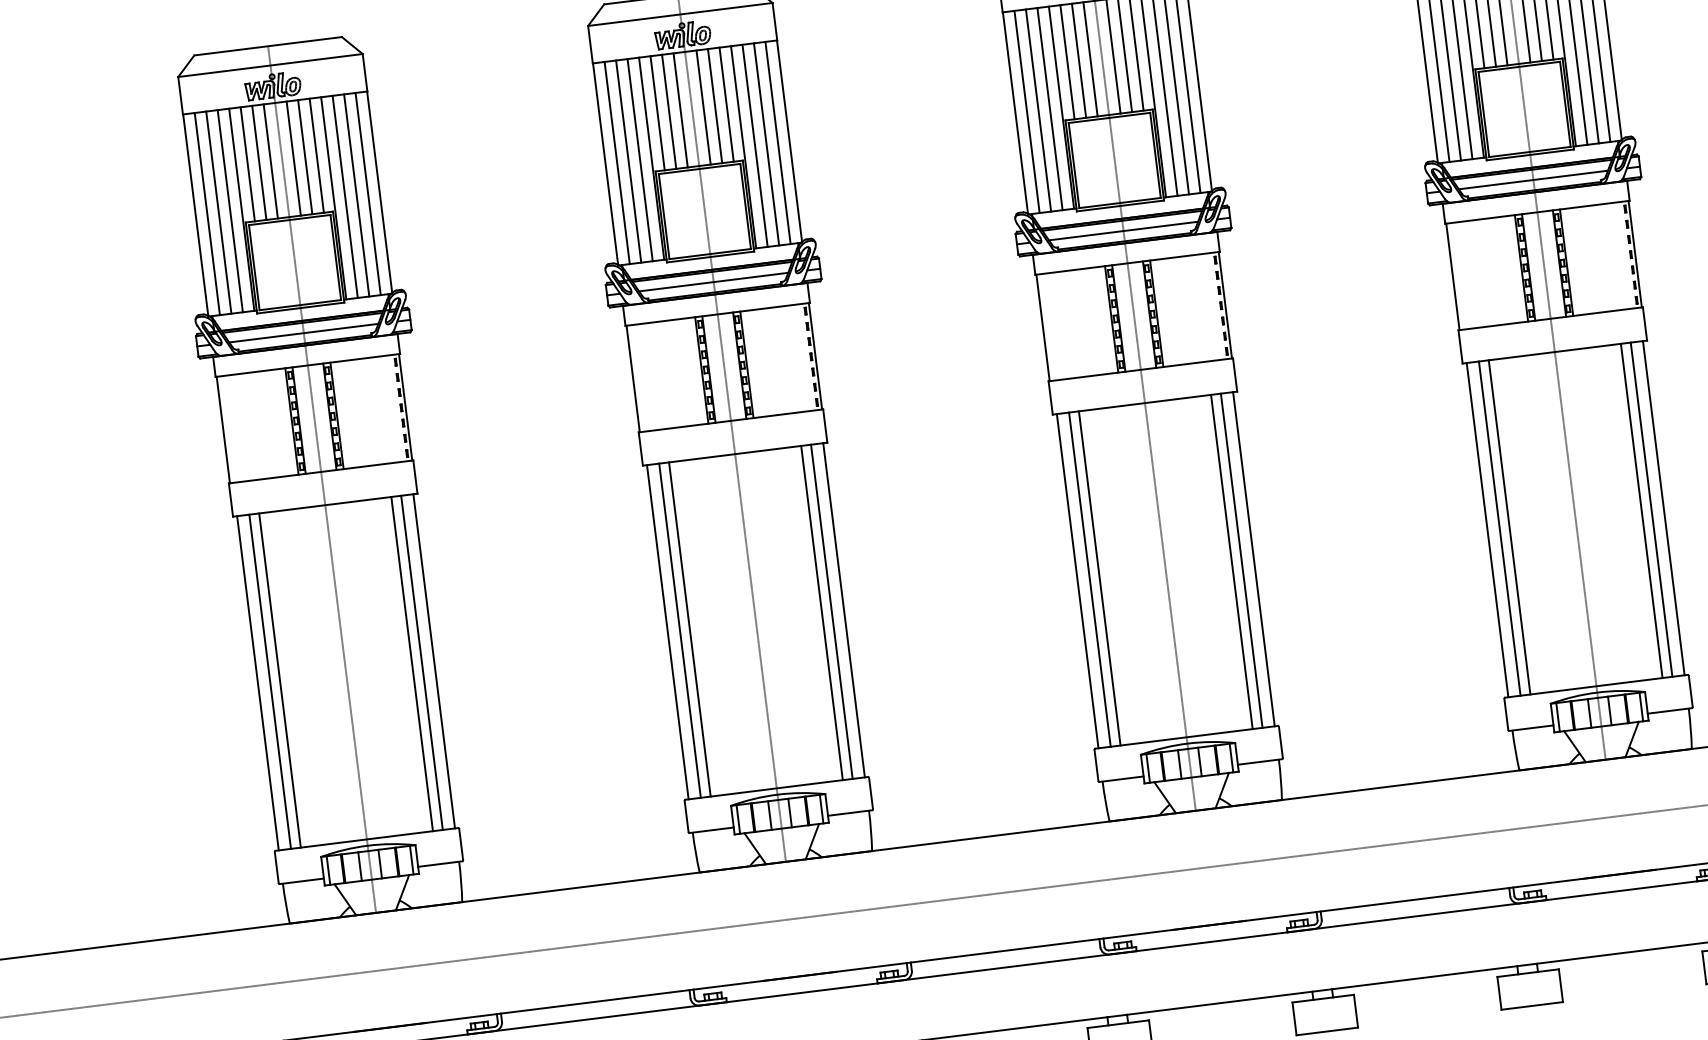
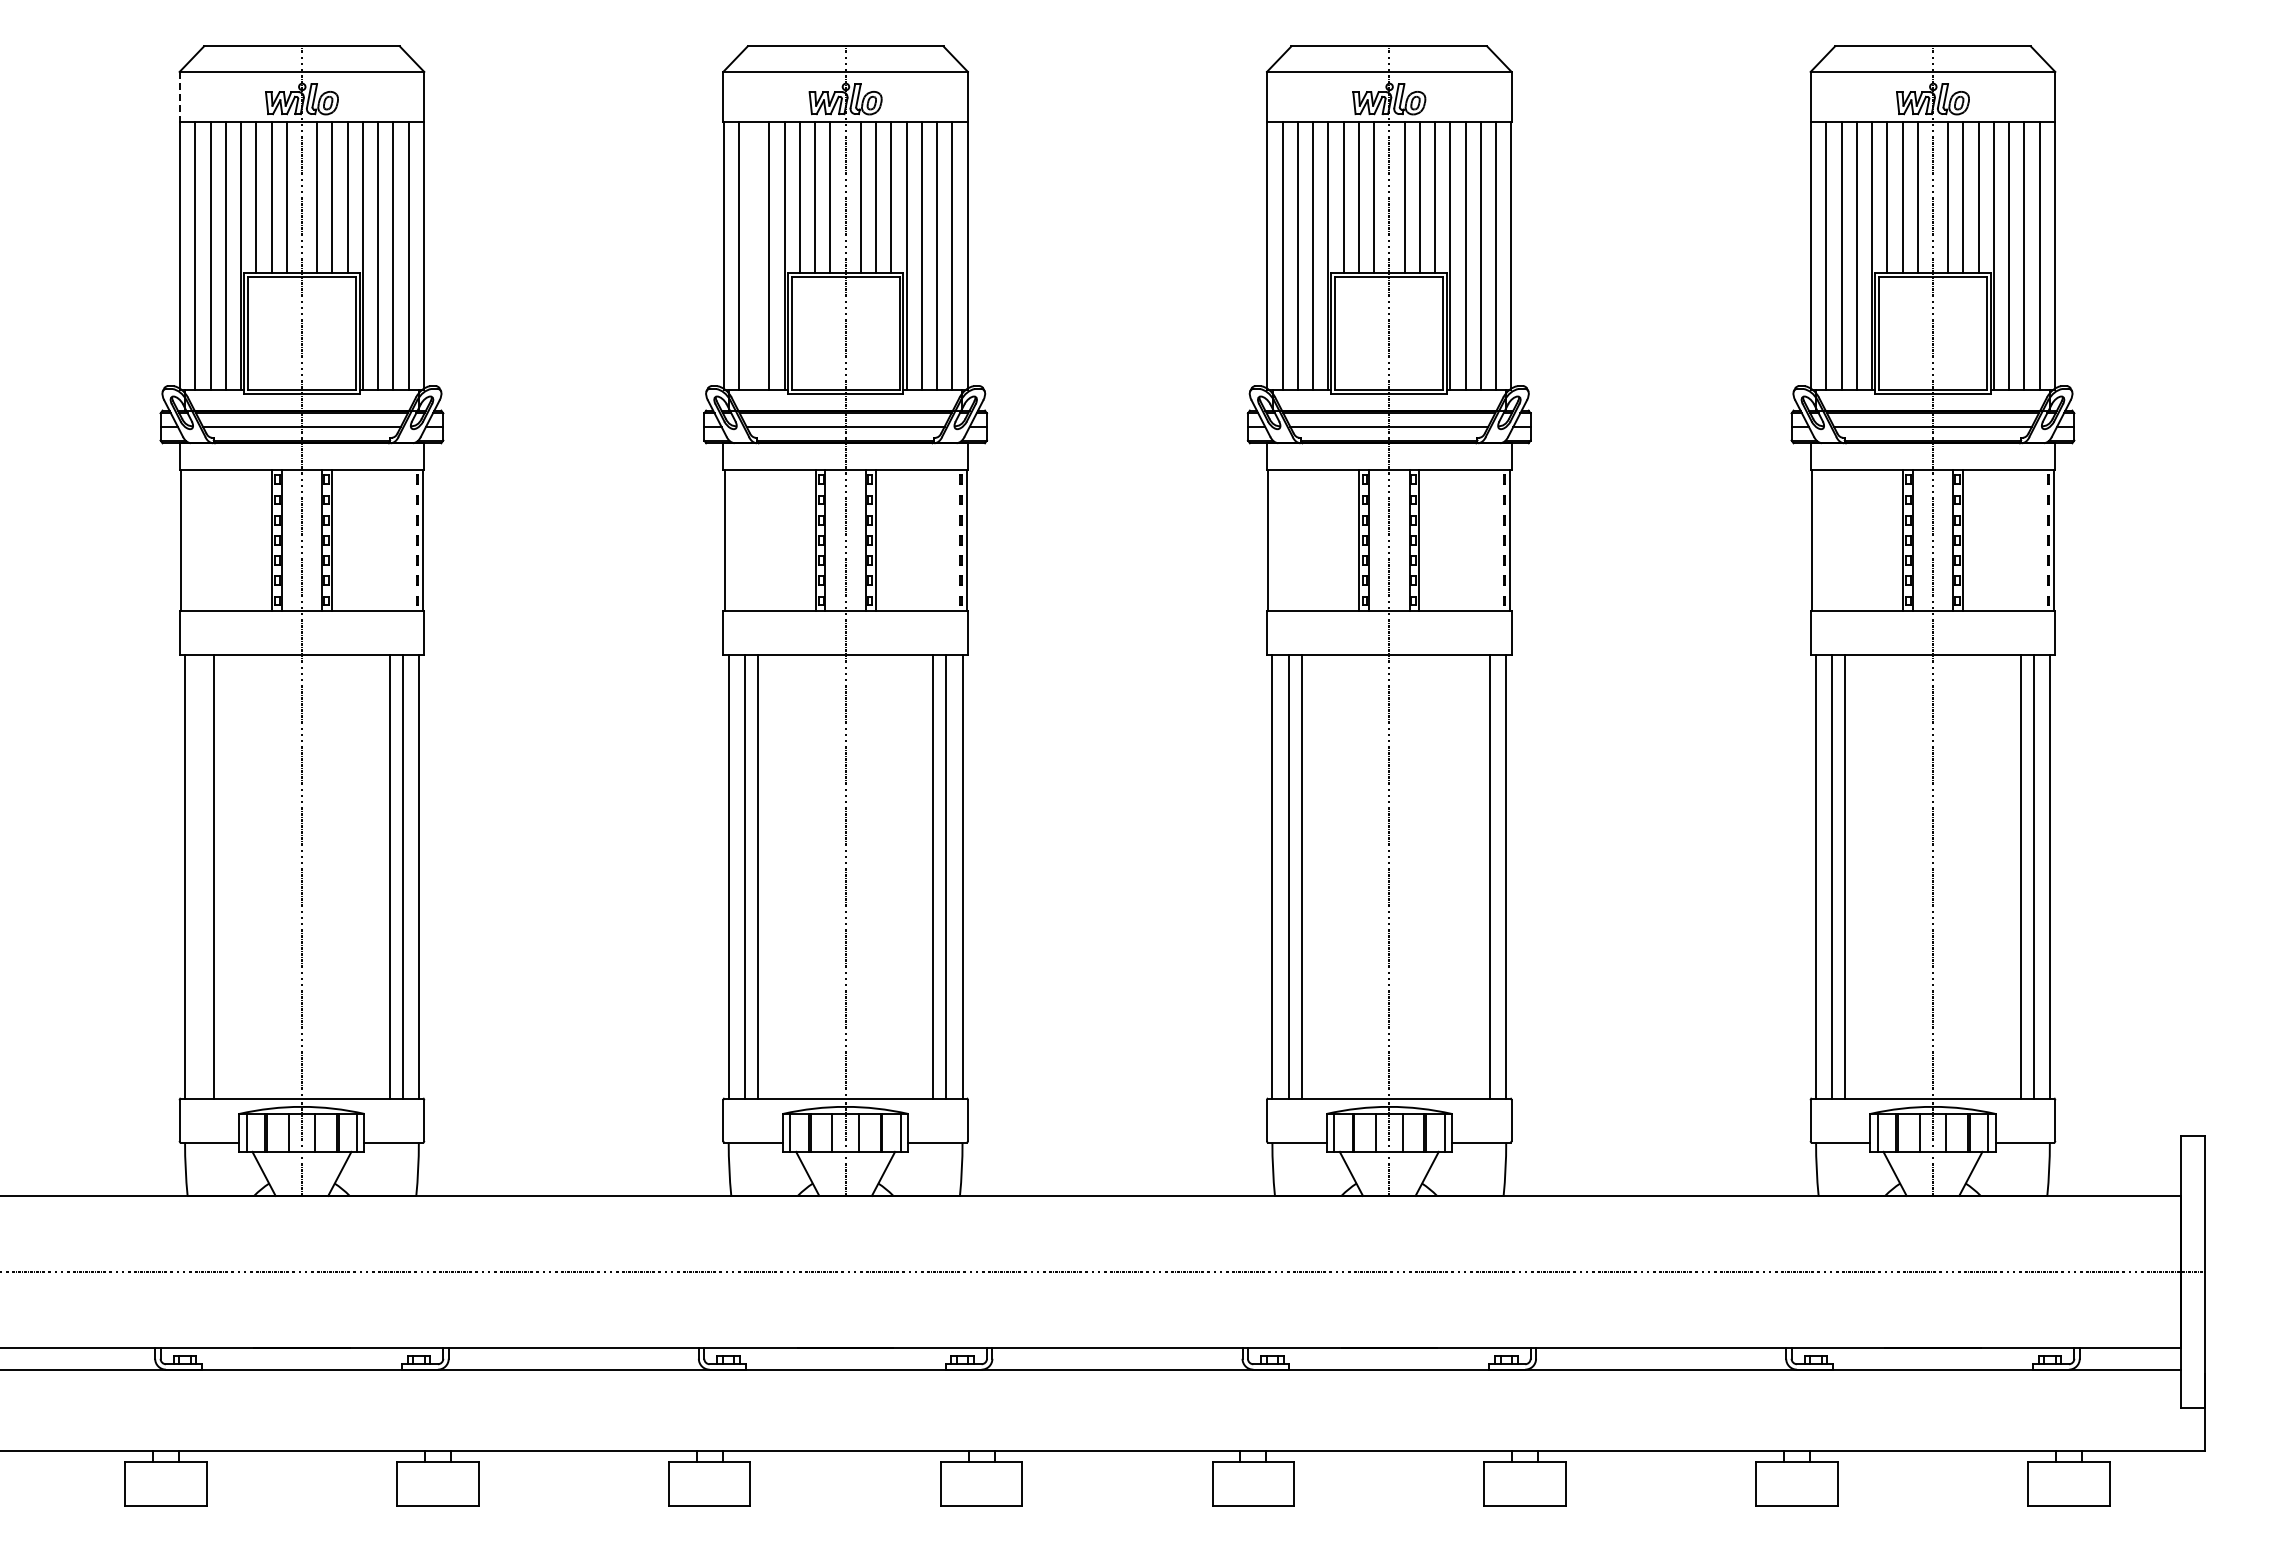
line: (180, 95) -> (179, 96), solid -> dashed
line: (628, 161) -> (754, 255), removed
line: (1231, 561) -> (1476, 876), removed
line: (270, 681) -> (201, 876), removed

